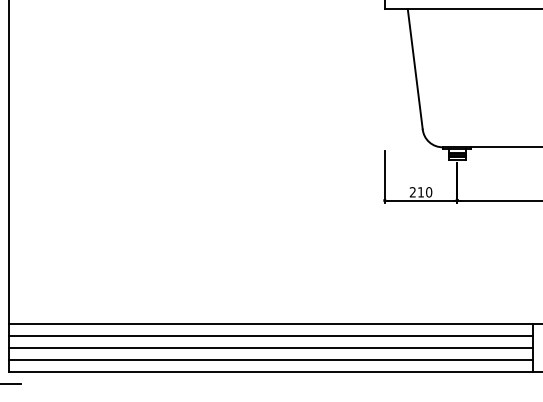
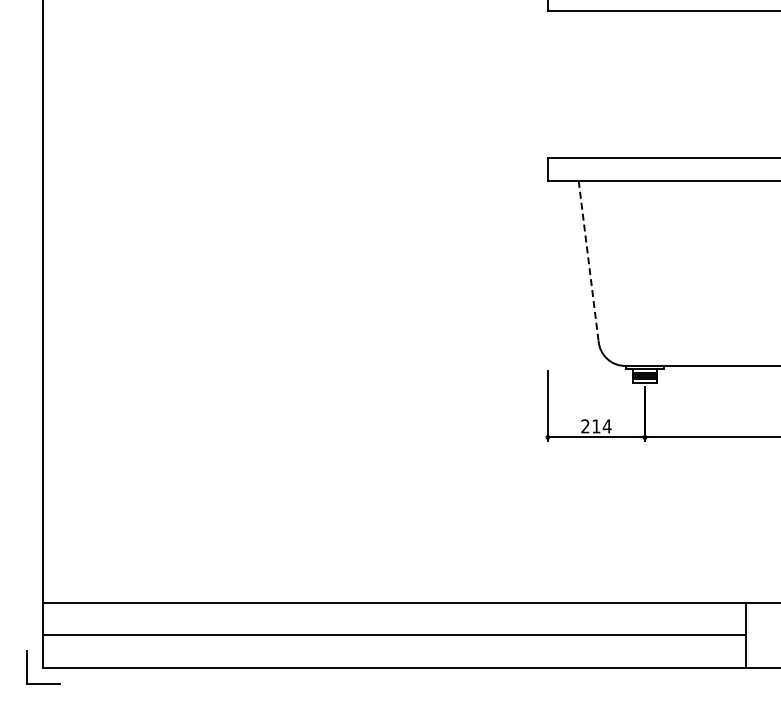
line: (415, 69) -> (588, 261), solid -> dashed
text: (428, 192) -> (606, 426), 210 -> 214
line: (270, 335) -> (394, 618), removed
line: (270, 360) -> (394, 651), removed

